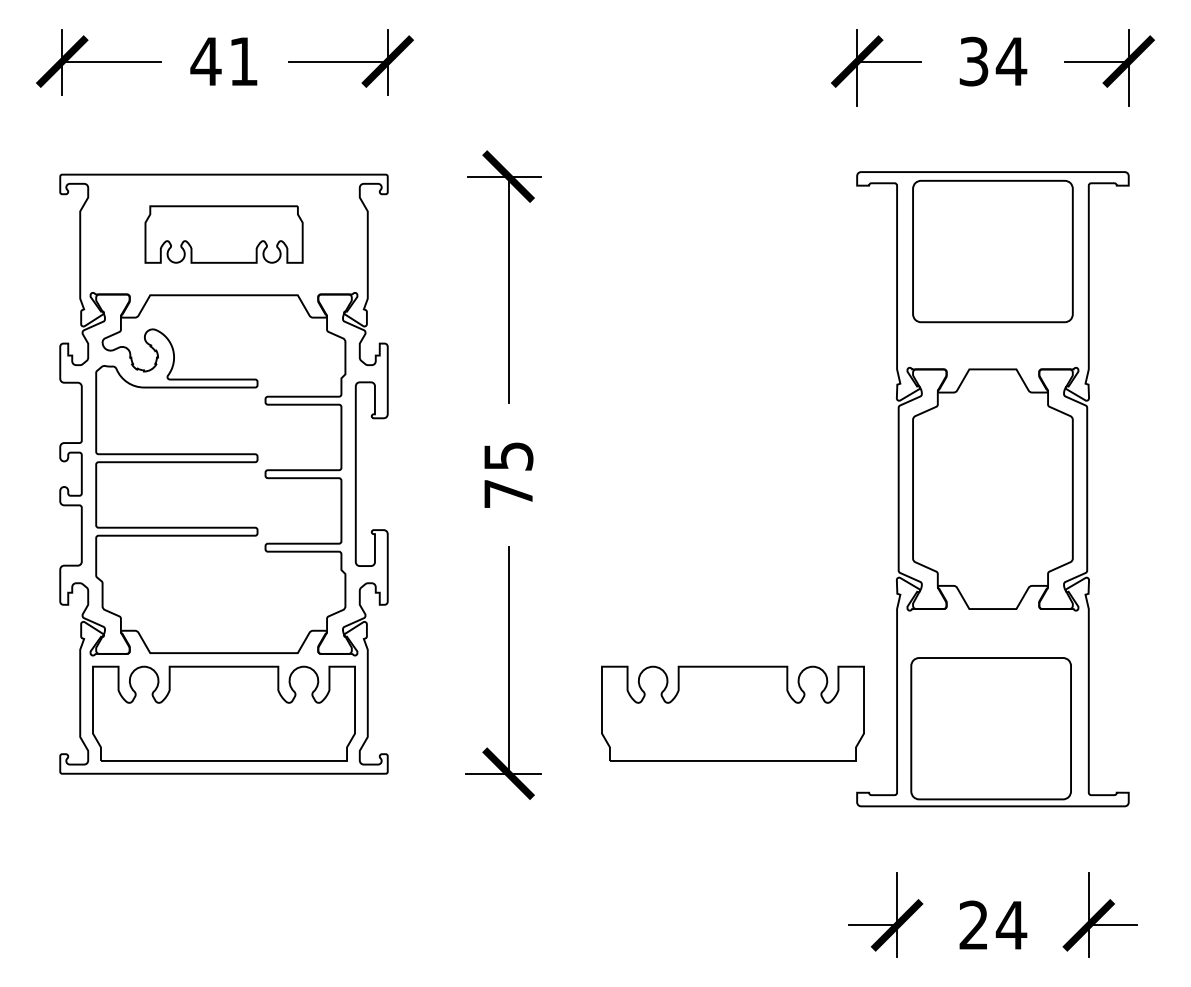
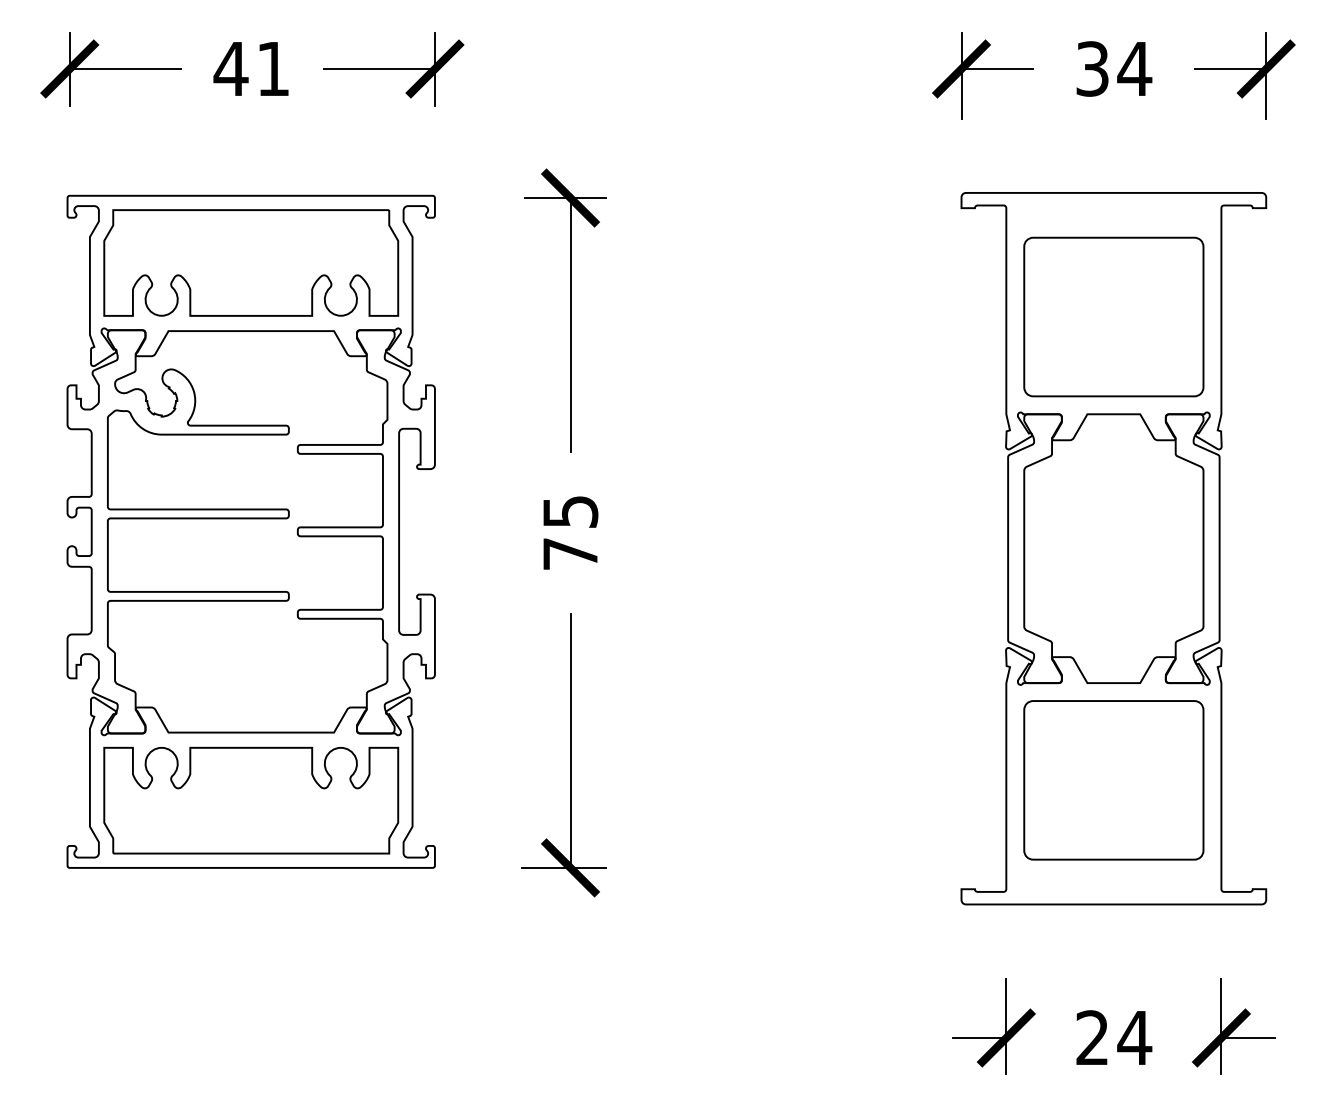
part: (224, 234) -> (251, 262), size x1.67
part: (992, 251) -> (1113, 316), moved
part: (733, 713) -> (822, 800), removed
part: (990, 728) -> (1113, 780), moved

